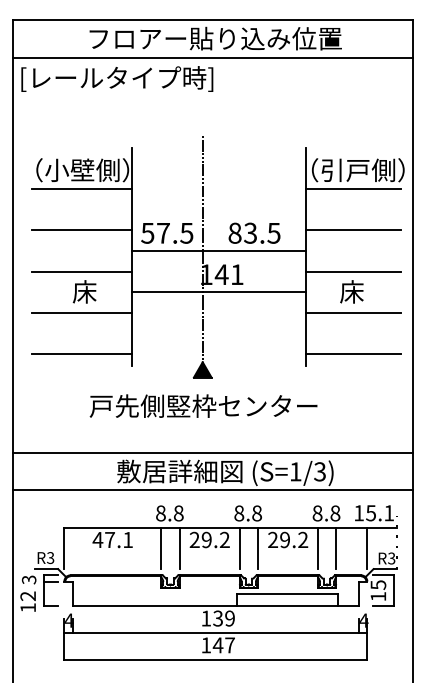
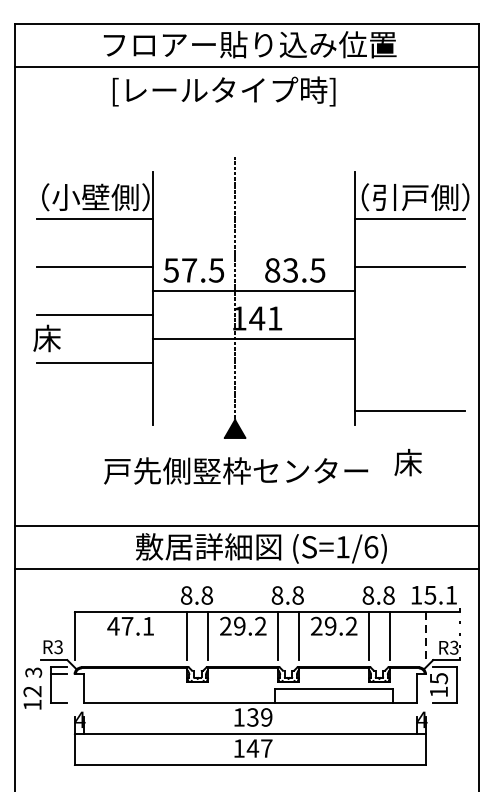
text: (117, 78) -> (224, 90), moved
line: (353, 271) -> (410, 314), removed
text: (84, 291) -> (46, 337), moved
text: (351, 291) -> (407, 462), moved
line: (353, 312) -> (410, 362), removed
line: (81, 354) -> (94, 411), removed
text: (320, 471) -> (371, 546), (S=1/3) -> (S=1/6)
line: (367, 548) -> (426, 636), solid -> dashed

